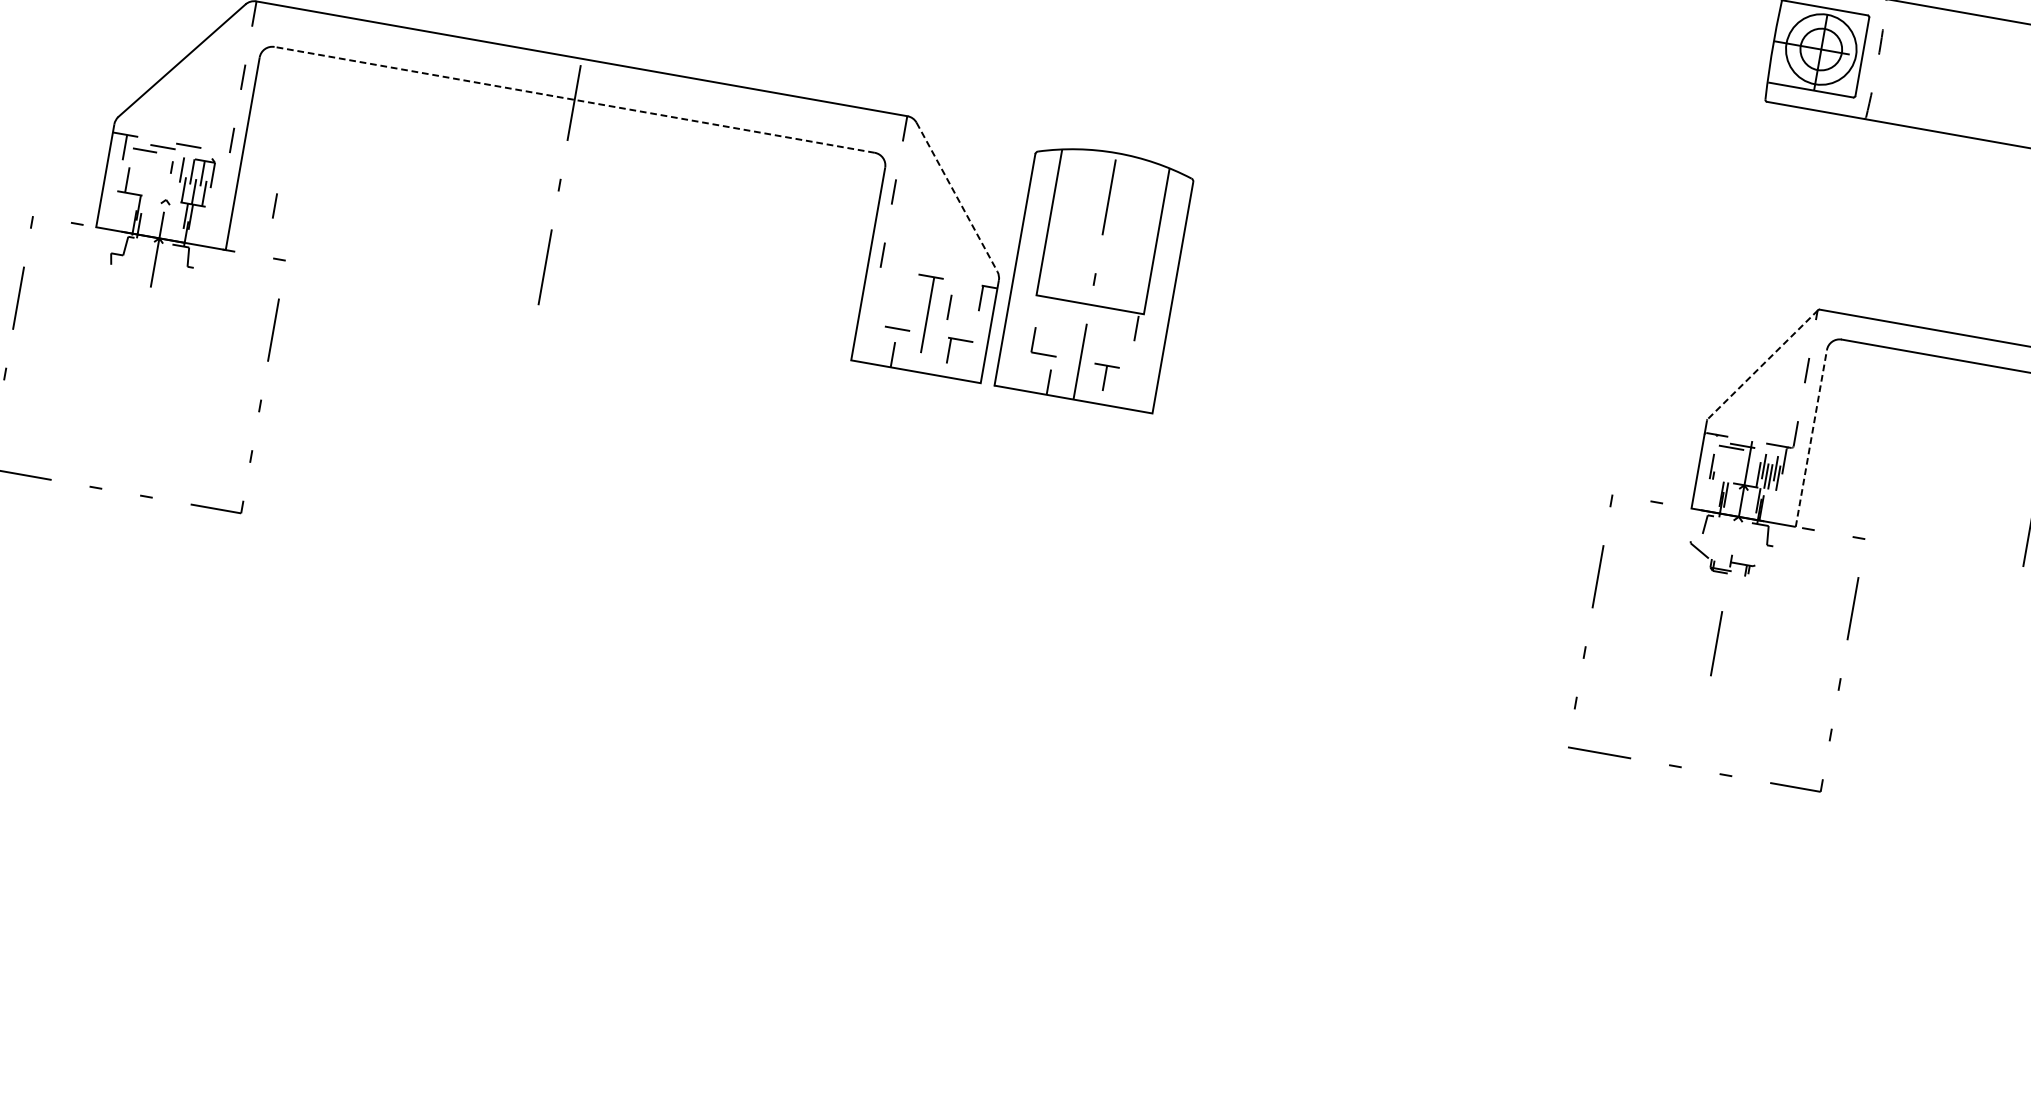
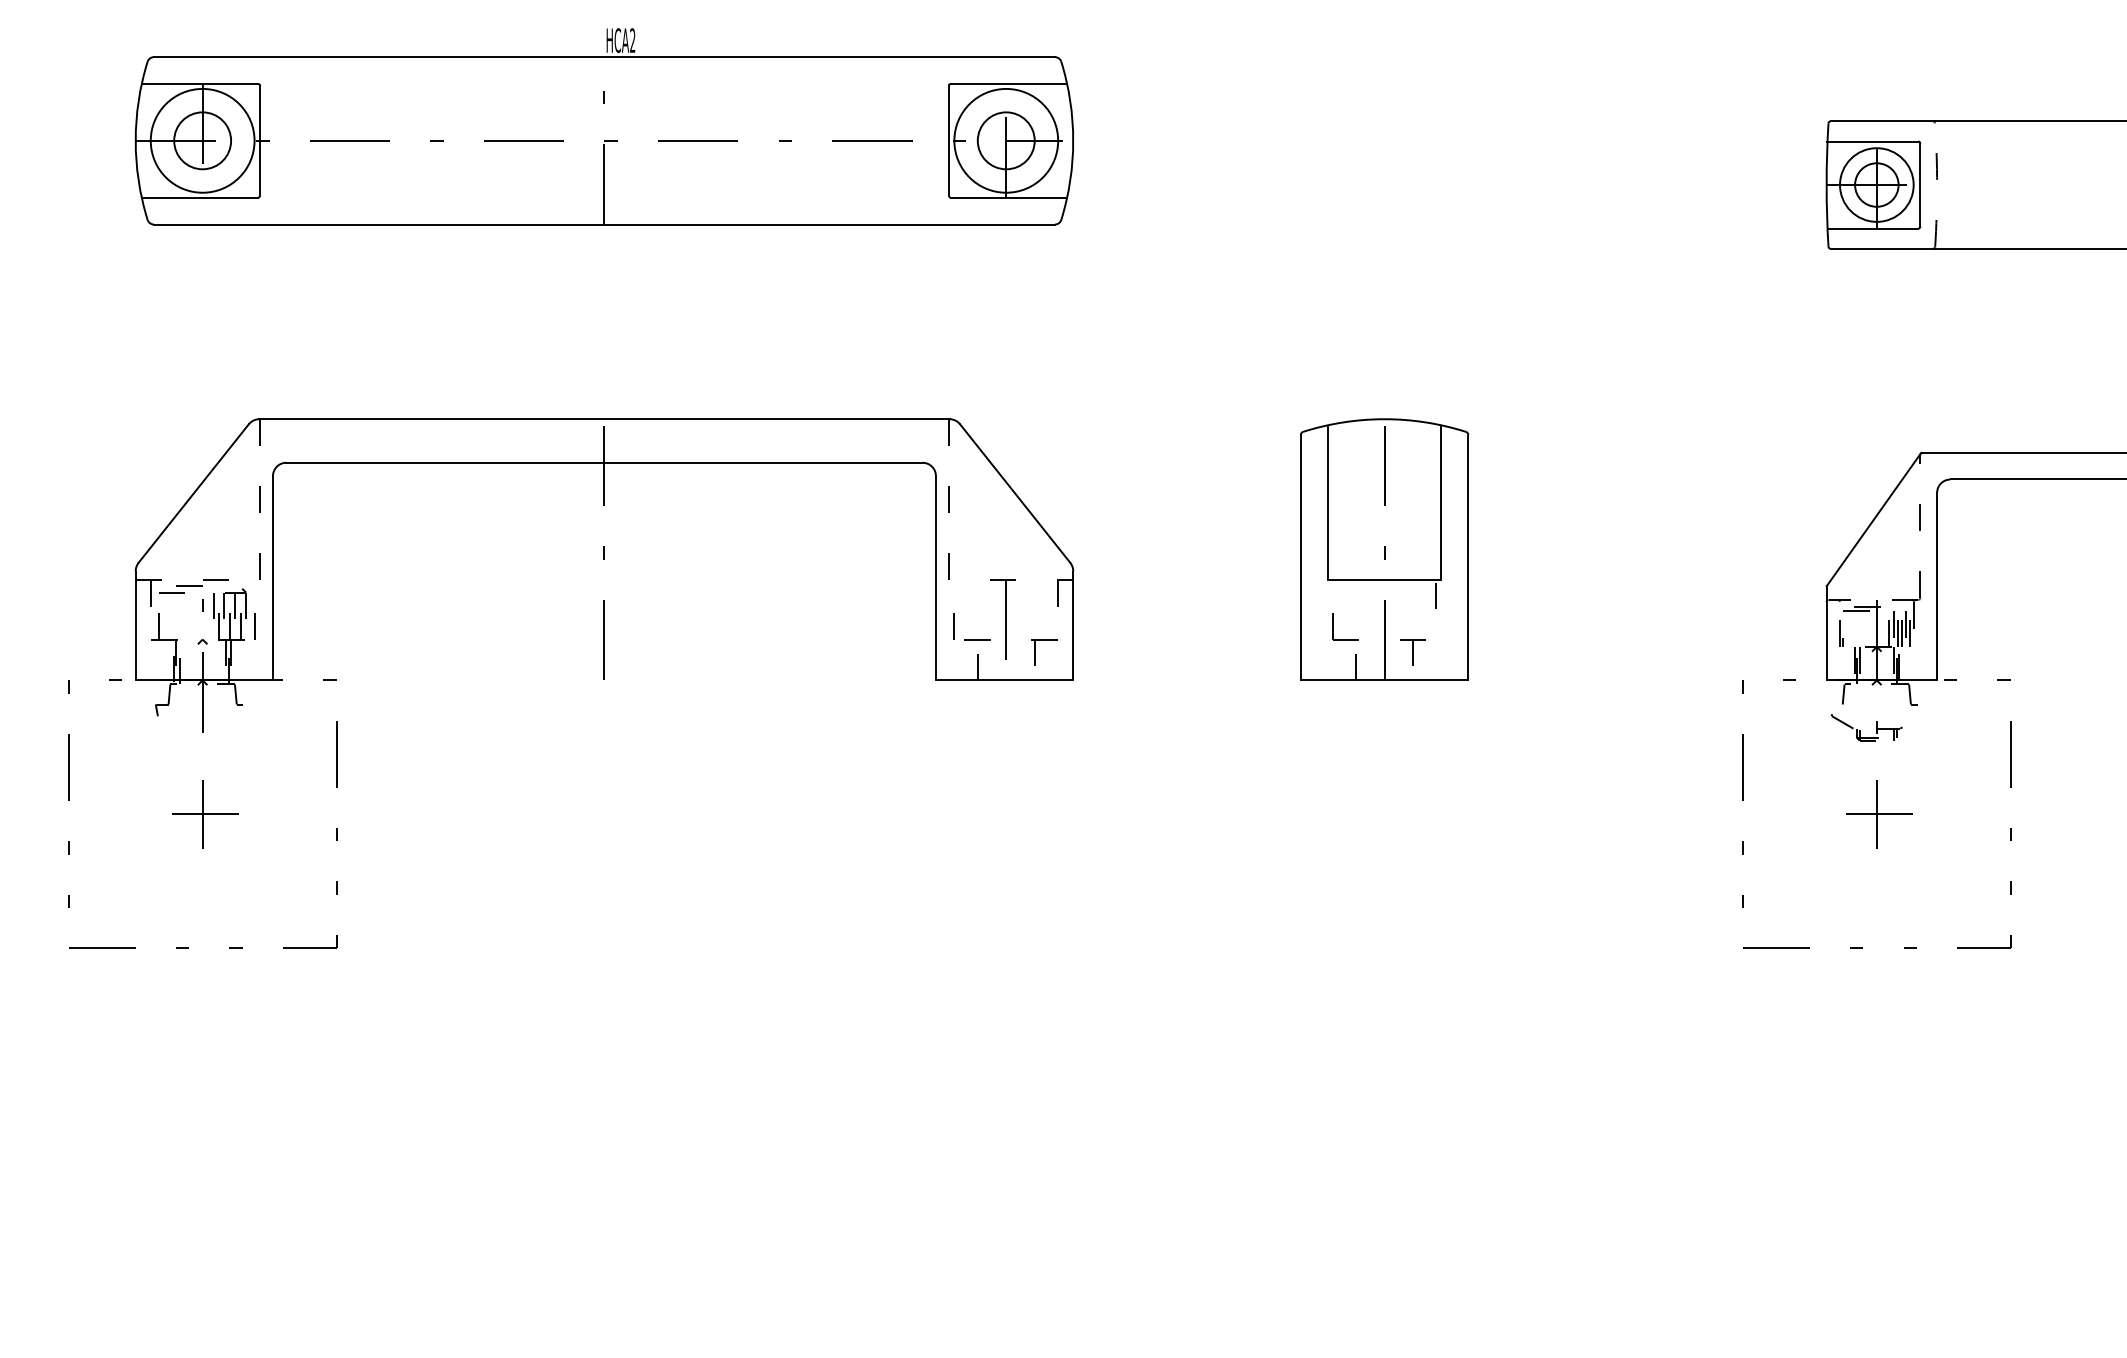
line: (573, 99) -> (603, 462), dashed -> solid
line: (957, 197) -> (1015, 493), dashed -> solid
line: (274, 206) -> (254, 626), moved
part: (1095, 276) -> (1384, 549), moved
line: (948, 307) -> (953, 626), moved
part: (139, 365) -> (205, 814), added
line: (1762, 365) -> (1873, 520), dashed -> solid
line: (1811, 438) -> (1937, 586), dashed -> solid
line: (1718, 643) -> (1878, 814), added

